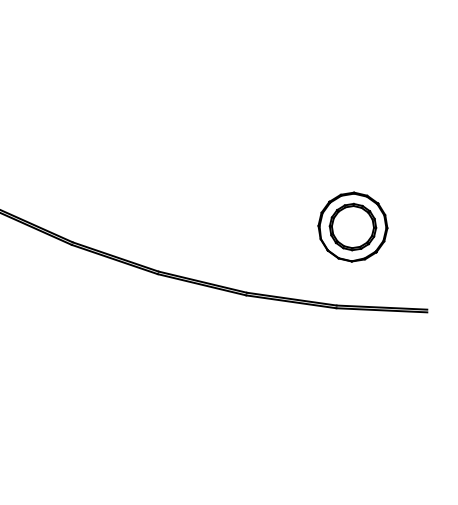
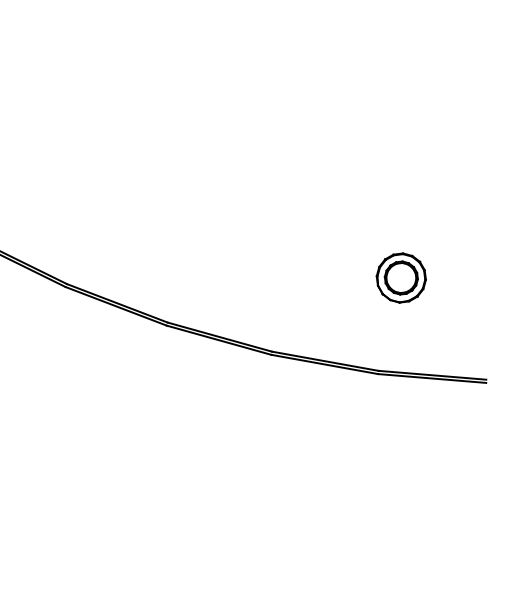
part: (352, 226) -> (400, 277), size x0.6

